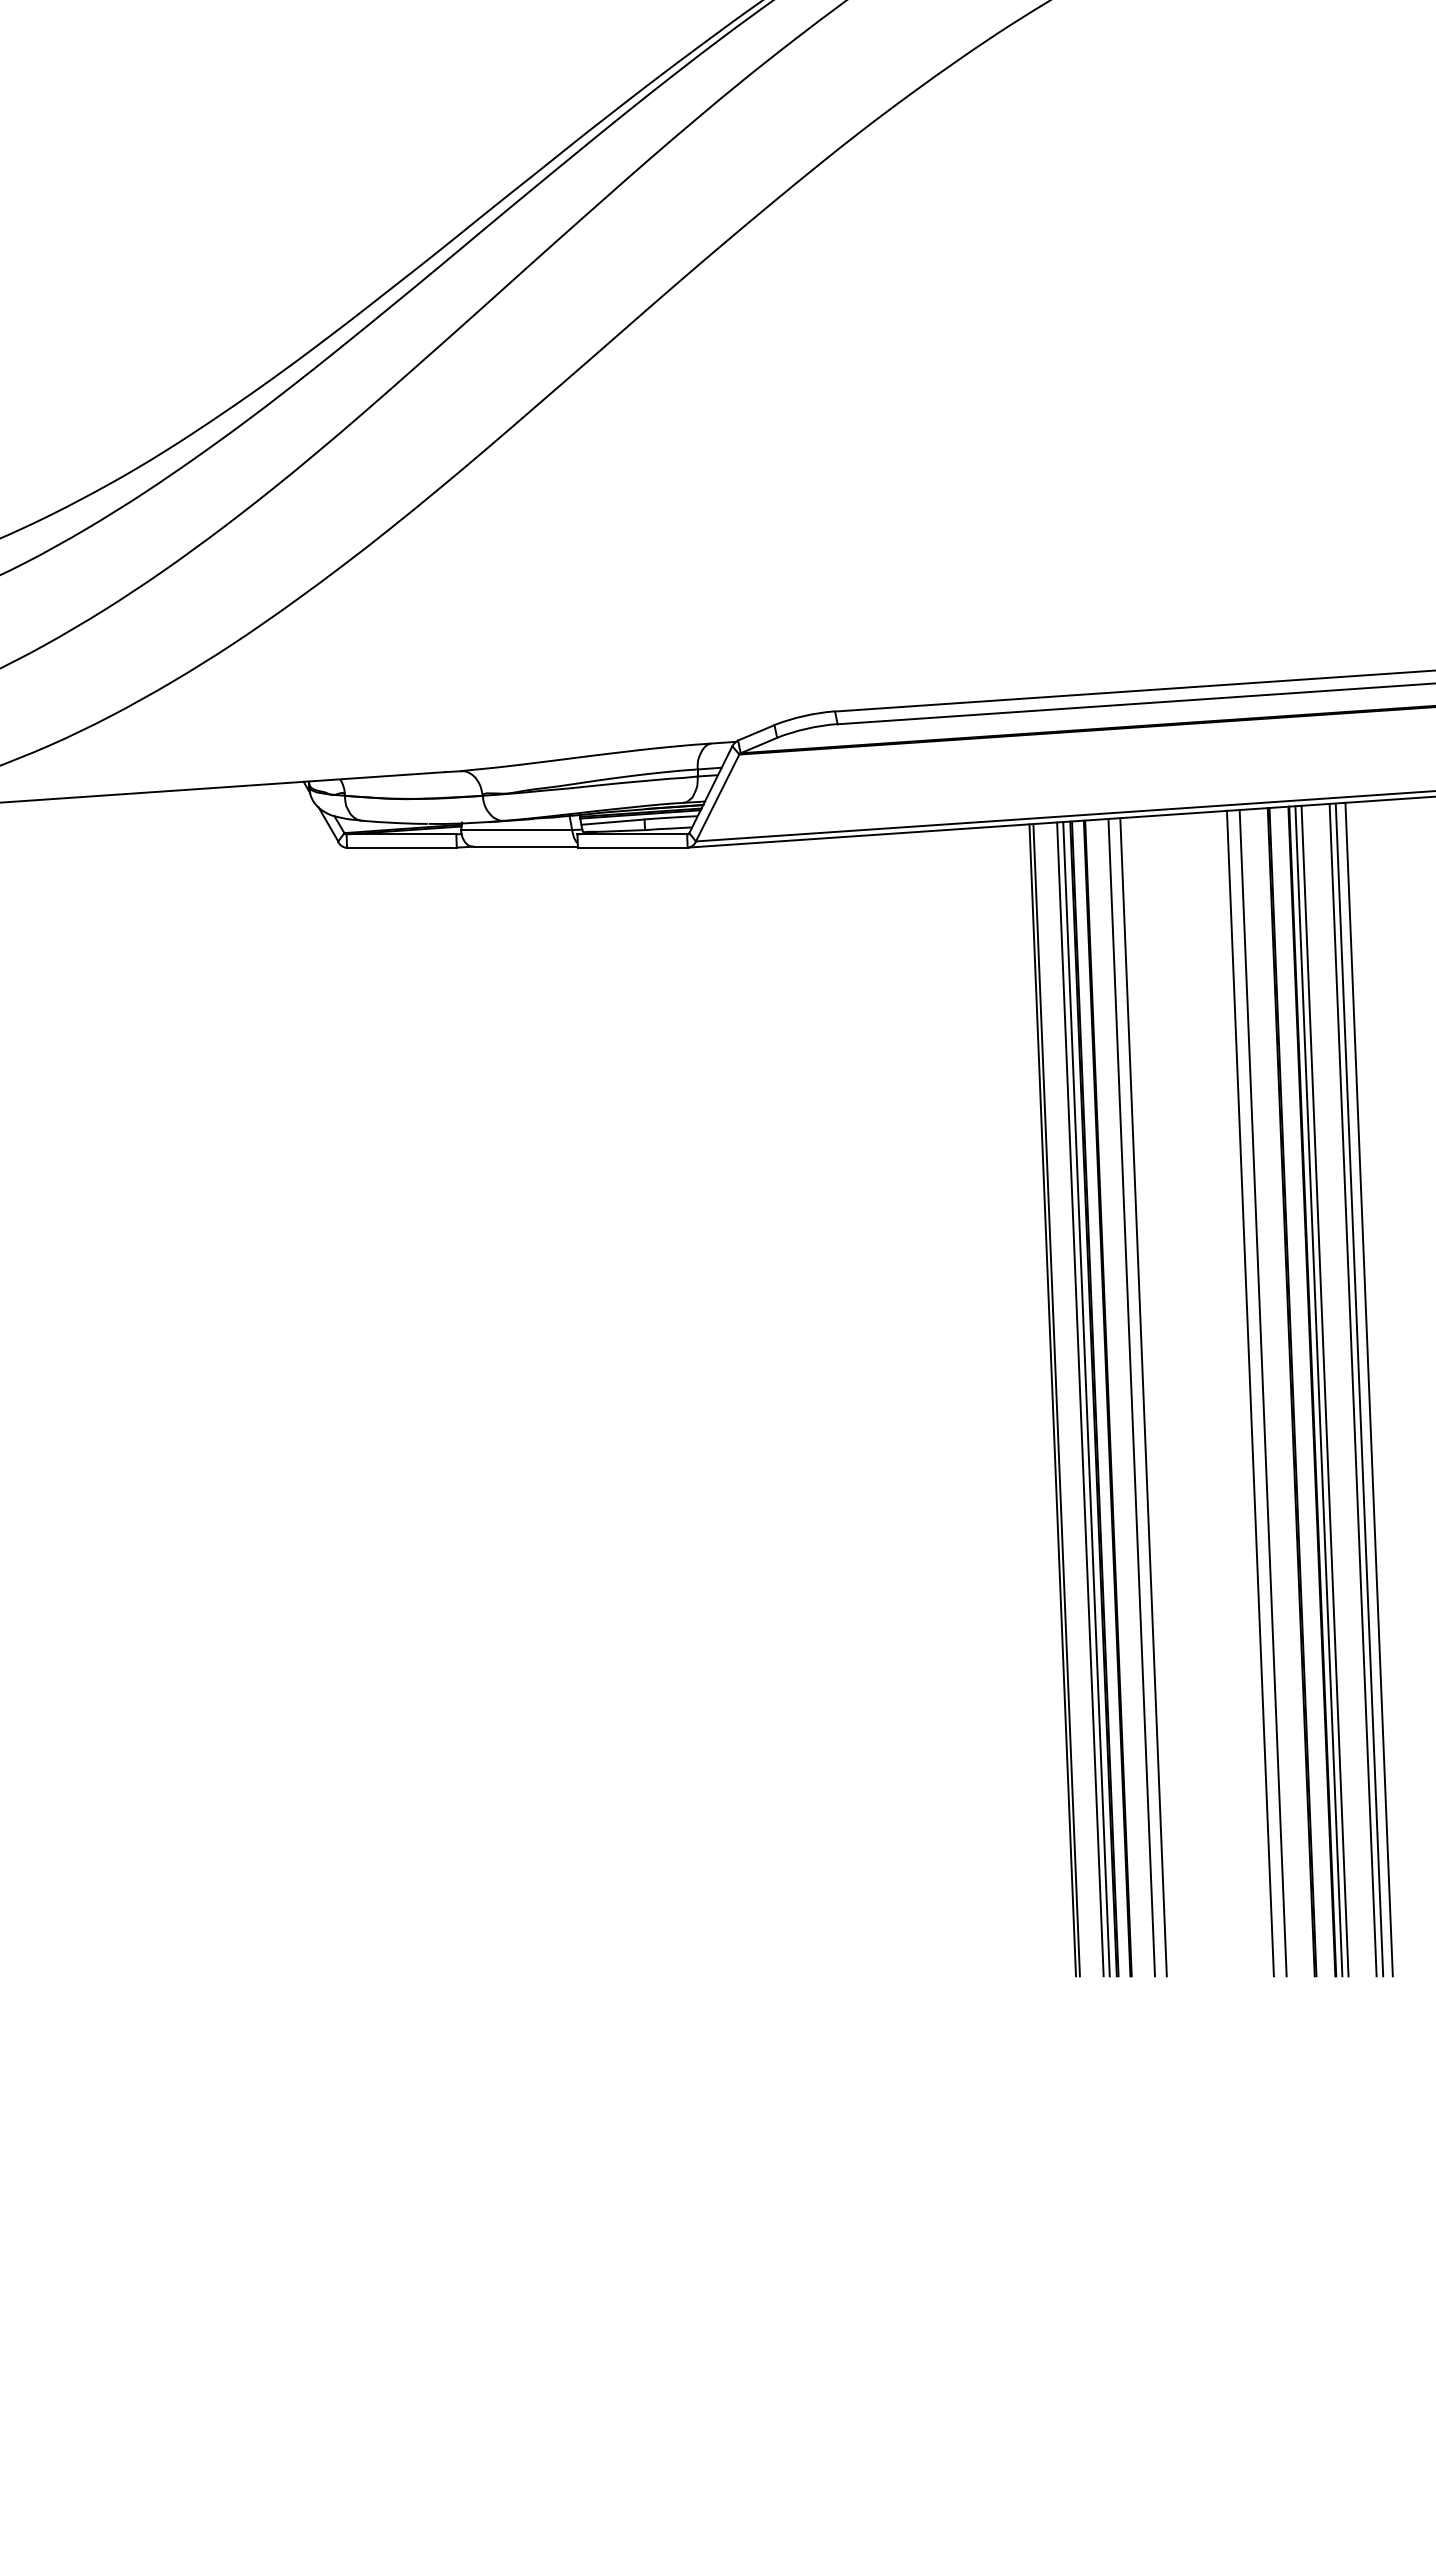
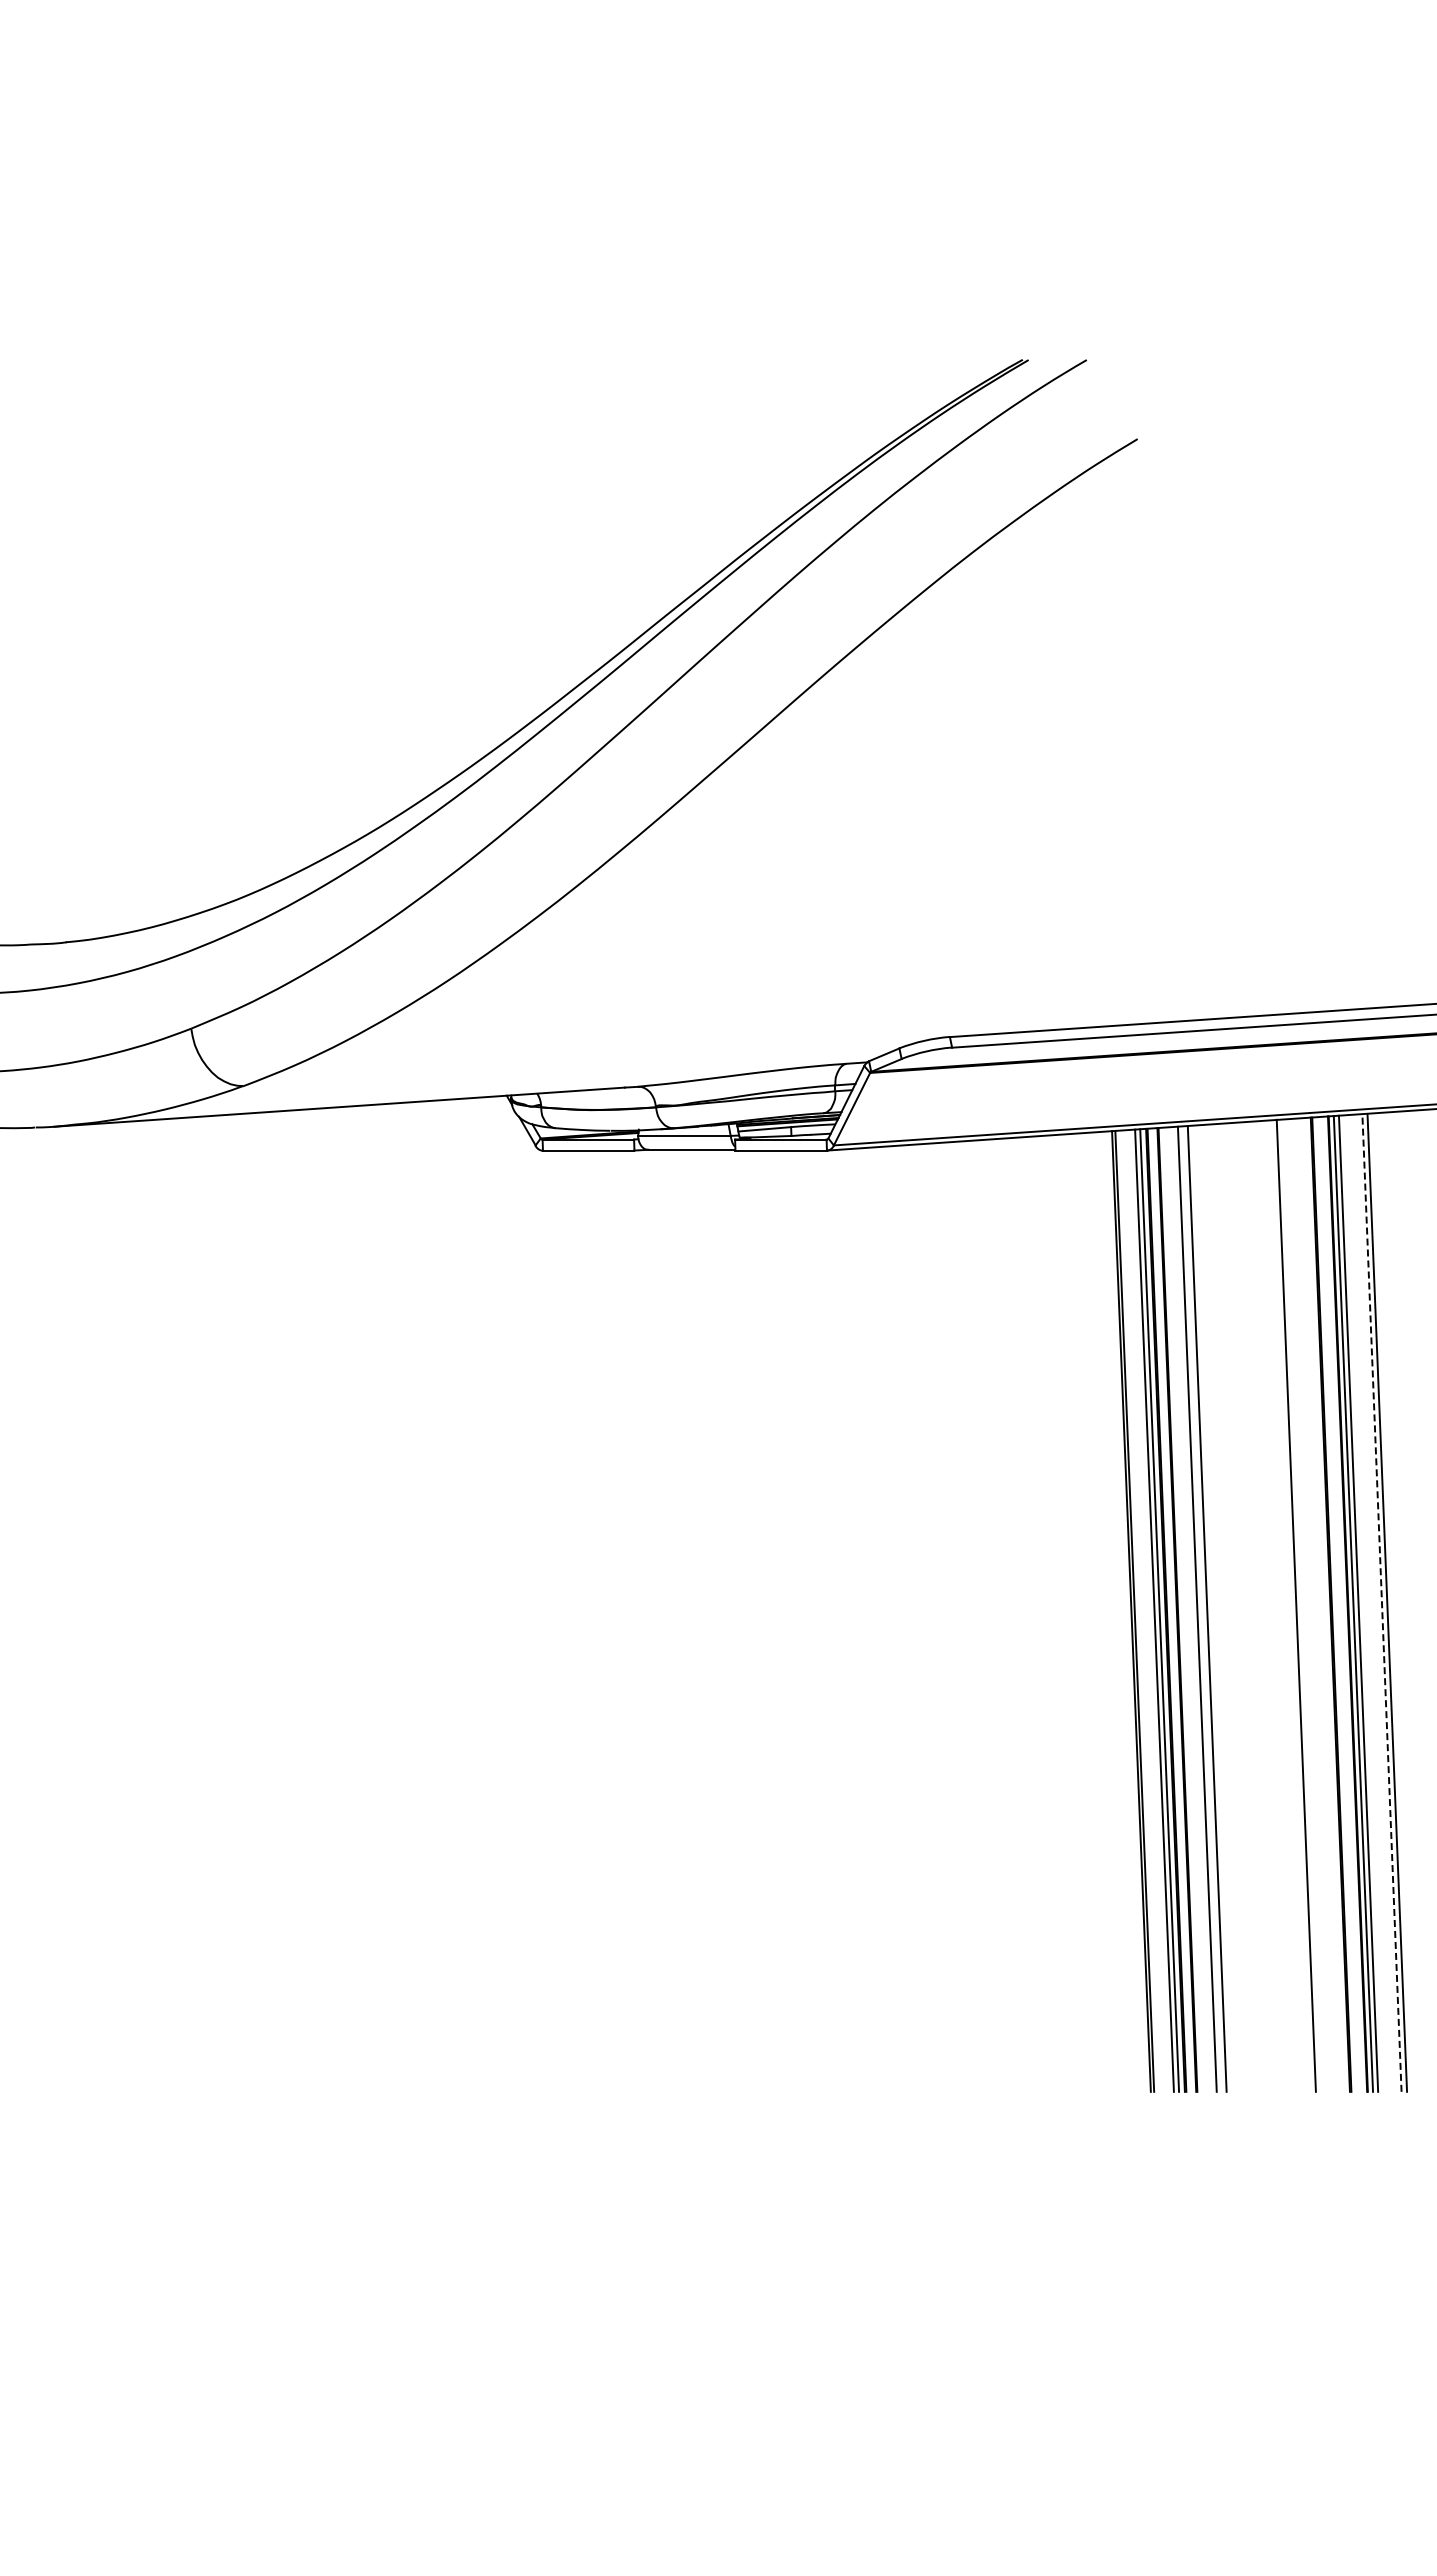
line: (1352, 1389) -> (1381, 1602), solid -> dashed
line: (1369, 1389) -> (1395, 1602), removed
line: (1262, 1393) -> (1306, 1605), removed

